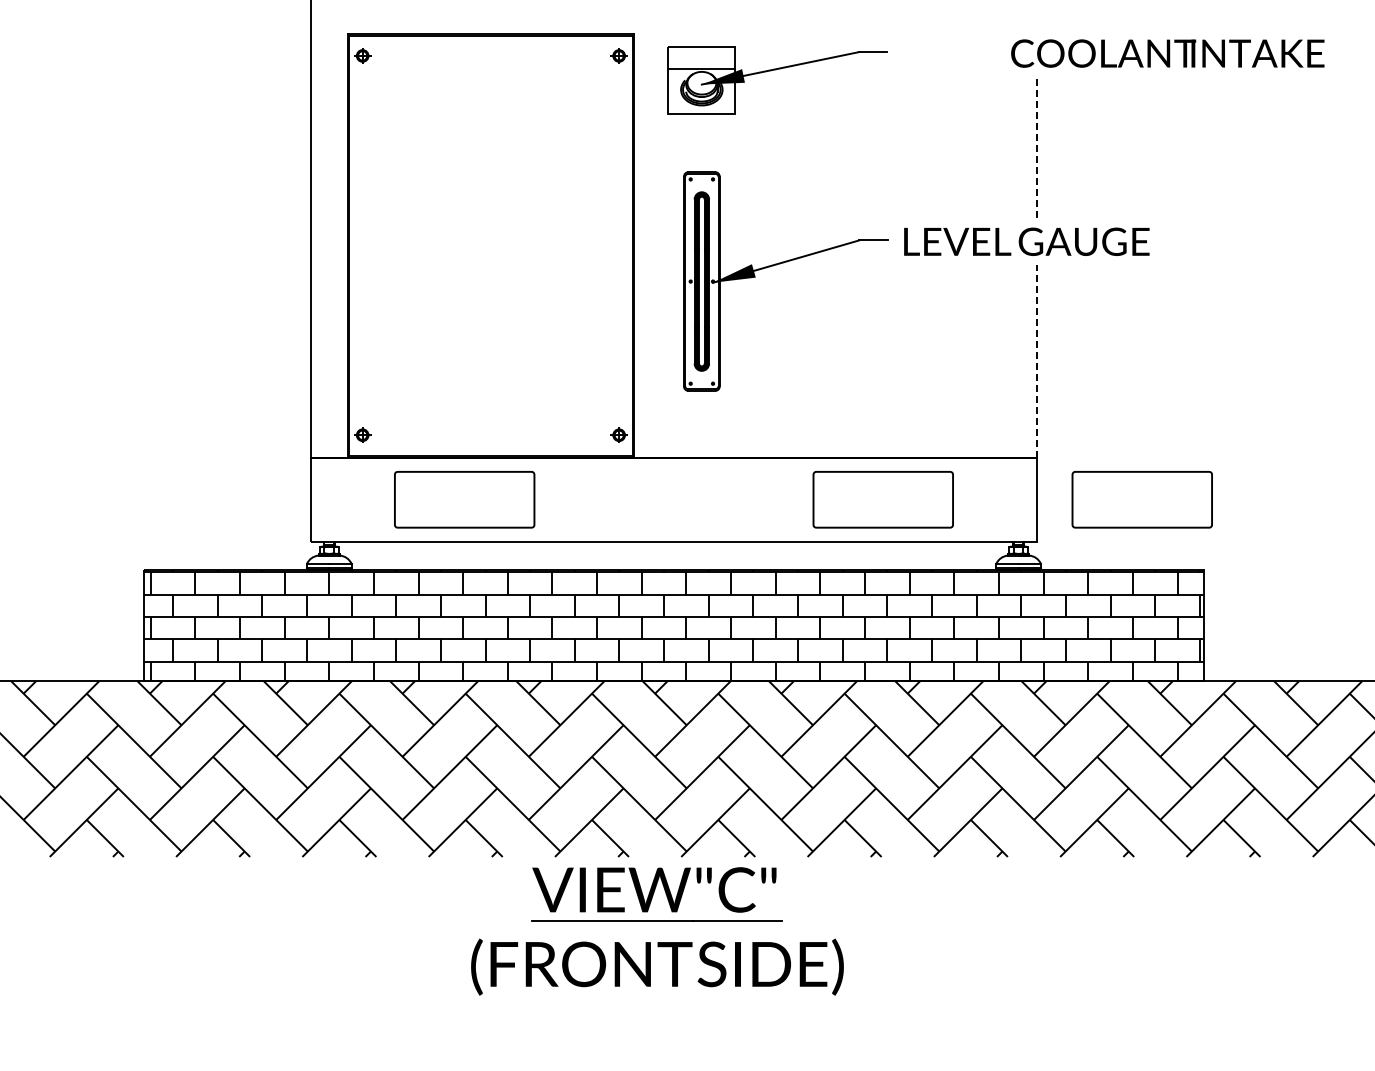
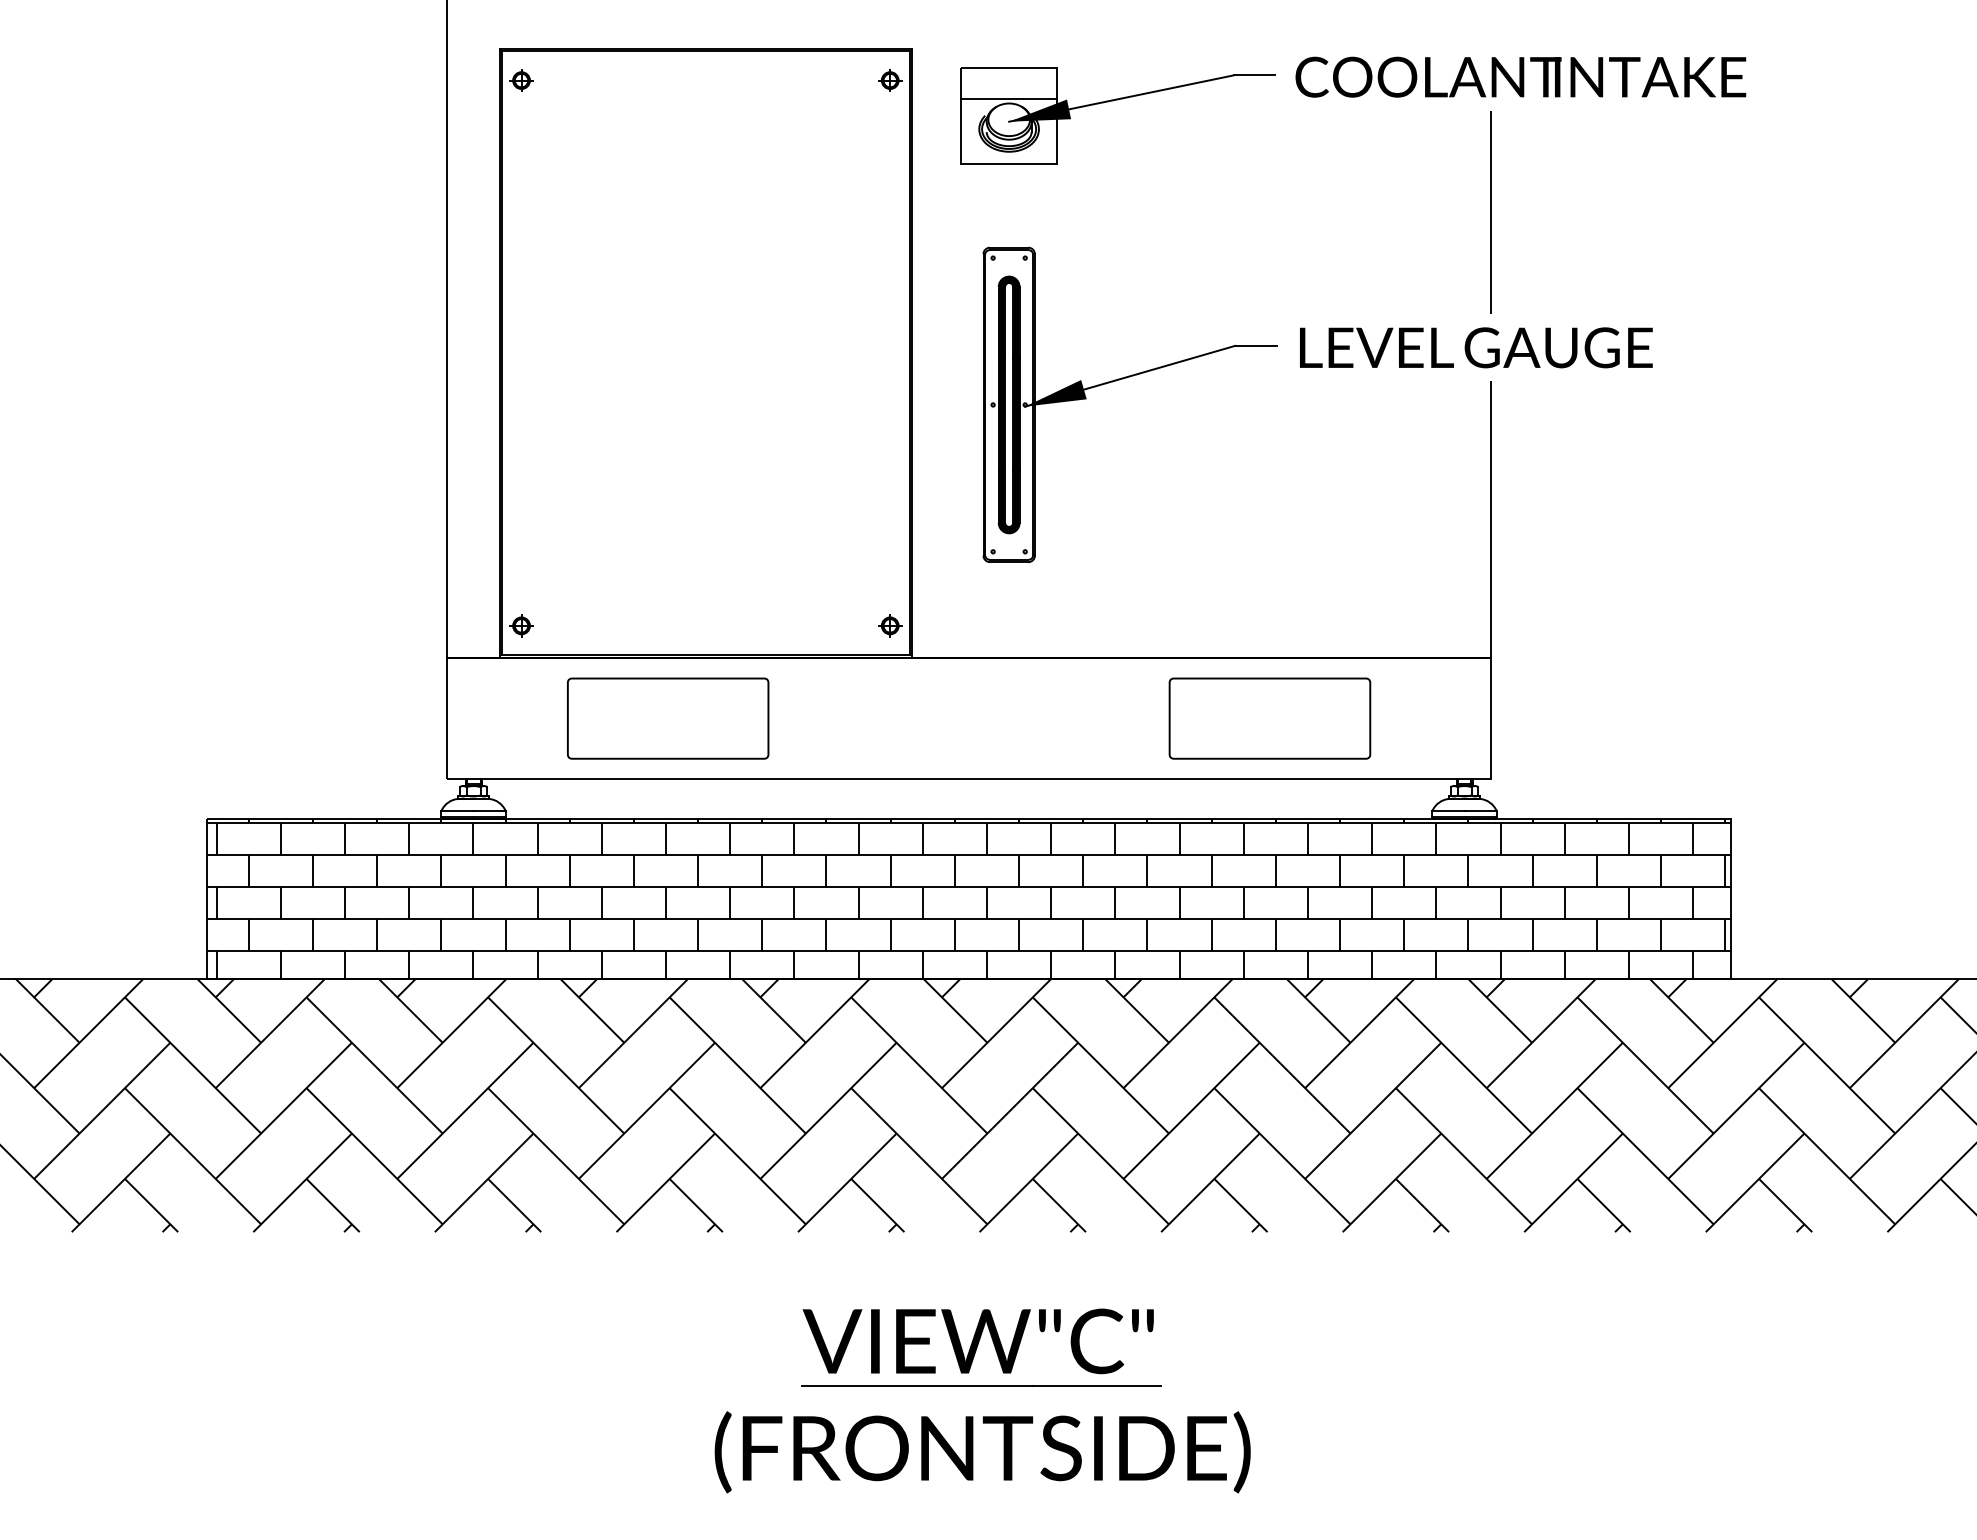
text: (1167, 53) -> (1520, 77), moved
line: (1036, 147) -> (1490, 212), dashed -> solid
line: (1036, 361) -> (1490, 519), dashed -> solid
part: (1141, 499) -> (1641, 718), removed
part: (657, 921) -> (982, 1386), moved

